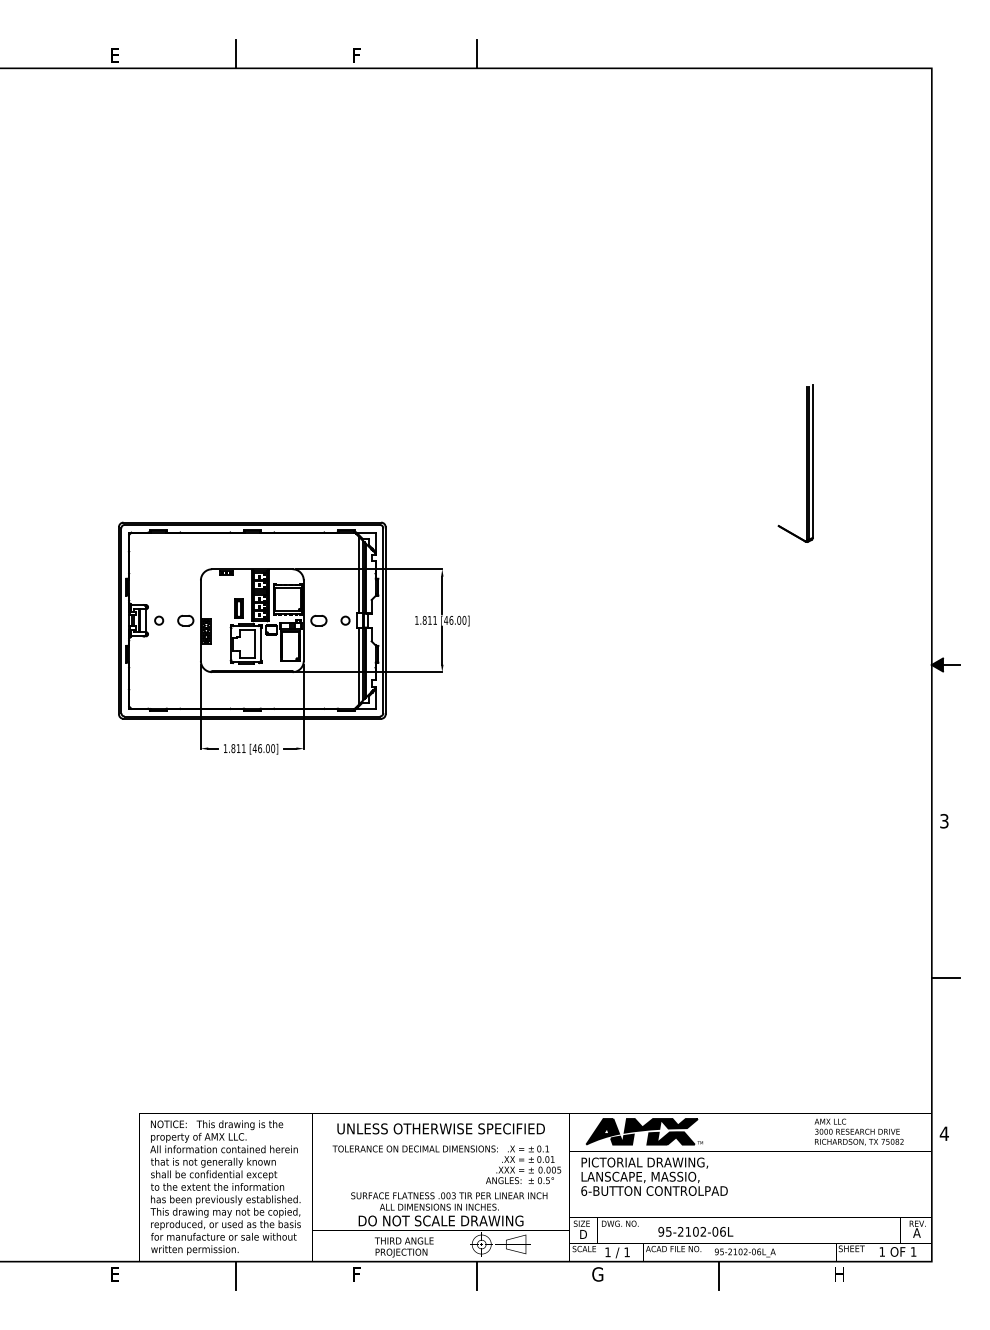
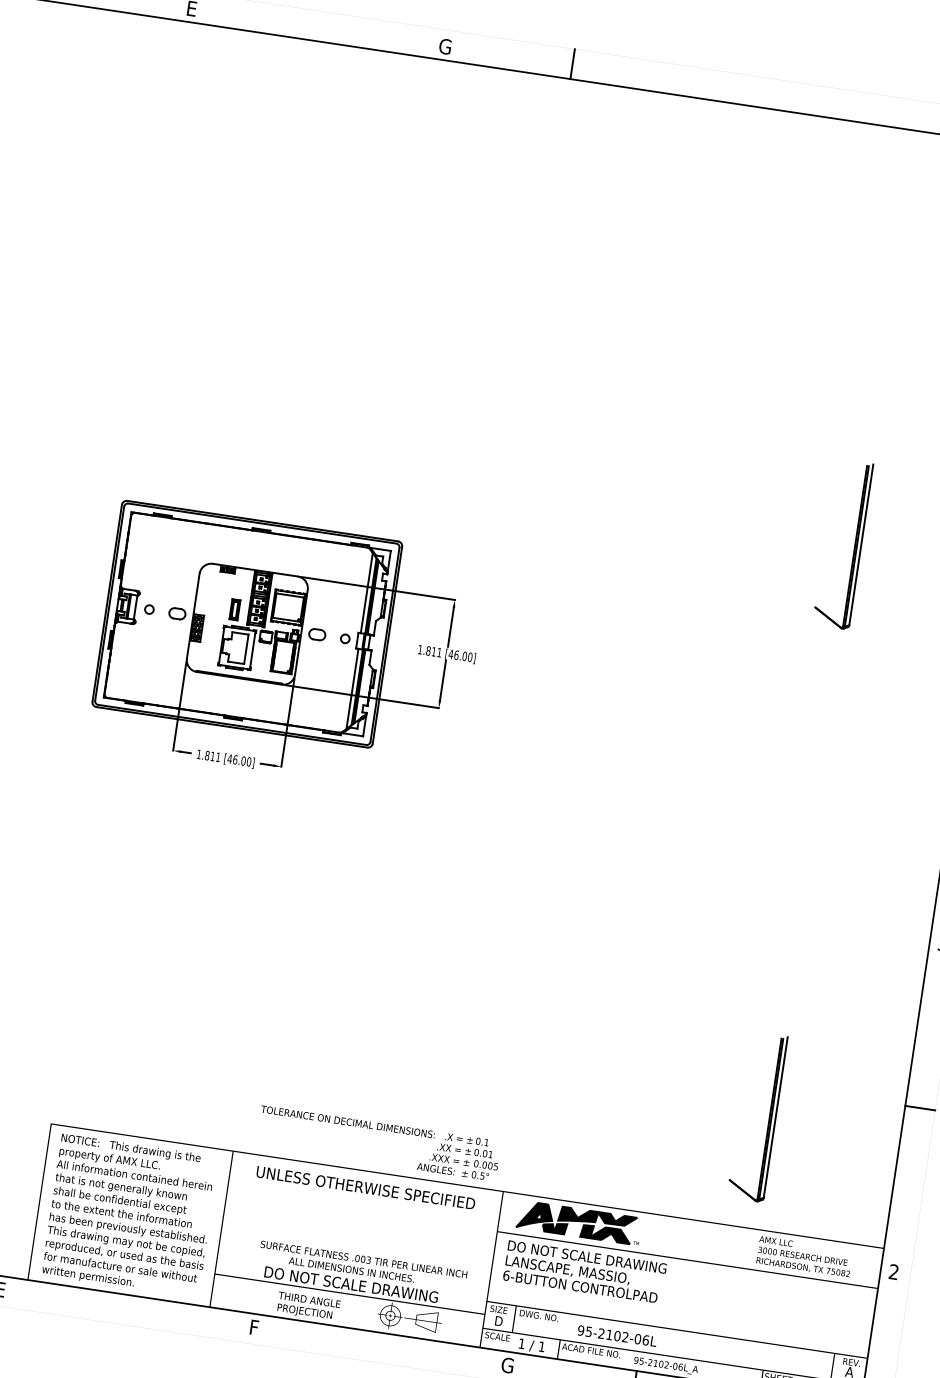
line: (235, 53) -> (318, 25), removed
text: (355, 55) -> (444, 46), F -> G
part: (806, 1008) -> (768, 1118), added
text: (943, 1133) -> (893, 1271), 4 -> 2
text: (657, 1162) -> (588, 1257), PICTORIAL DRAWING, -> DO NOT SCALE DRAWING
text: (446, 1164) -> (378, 1143), moved
line: (235, 1275) -> (126, 1309), removed
line: (477, 1275) -> (381, 1347), removed

